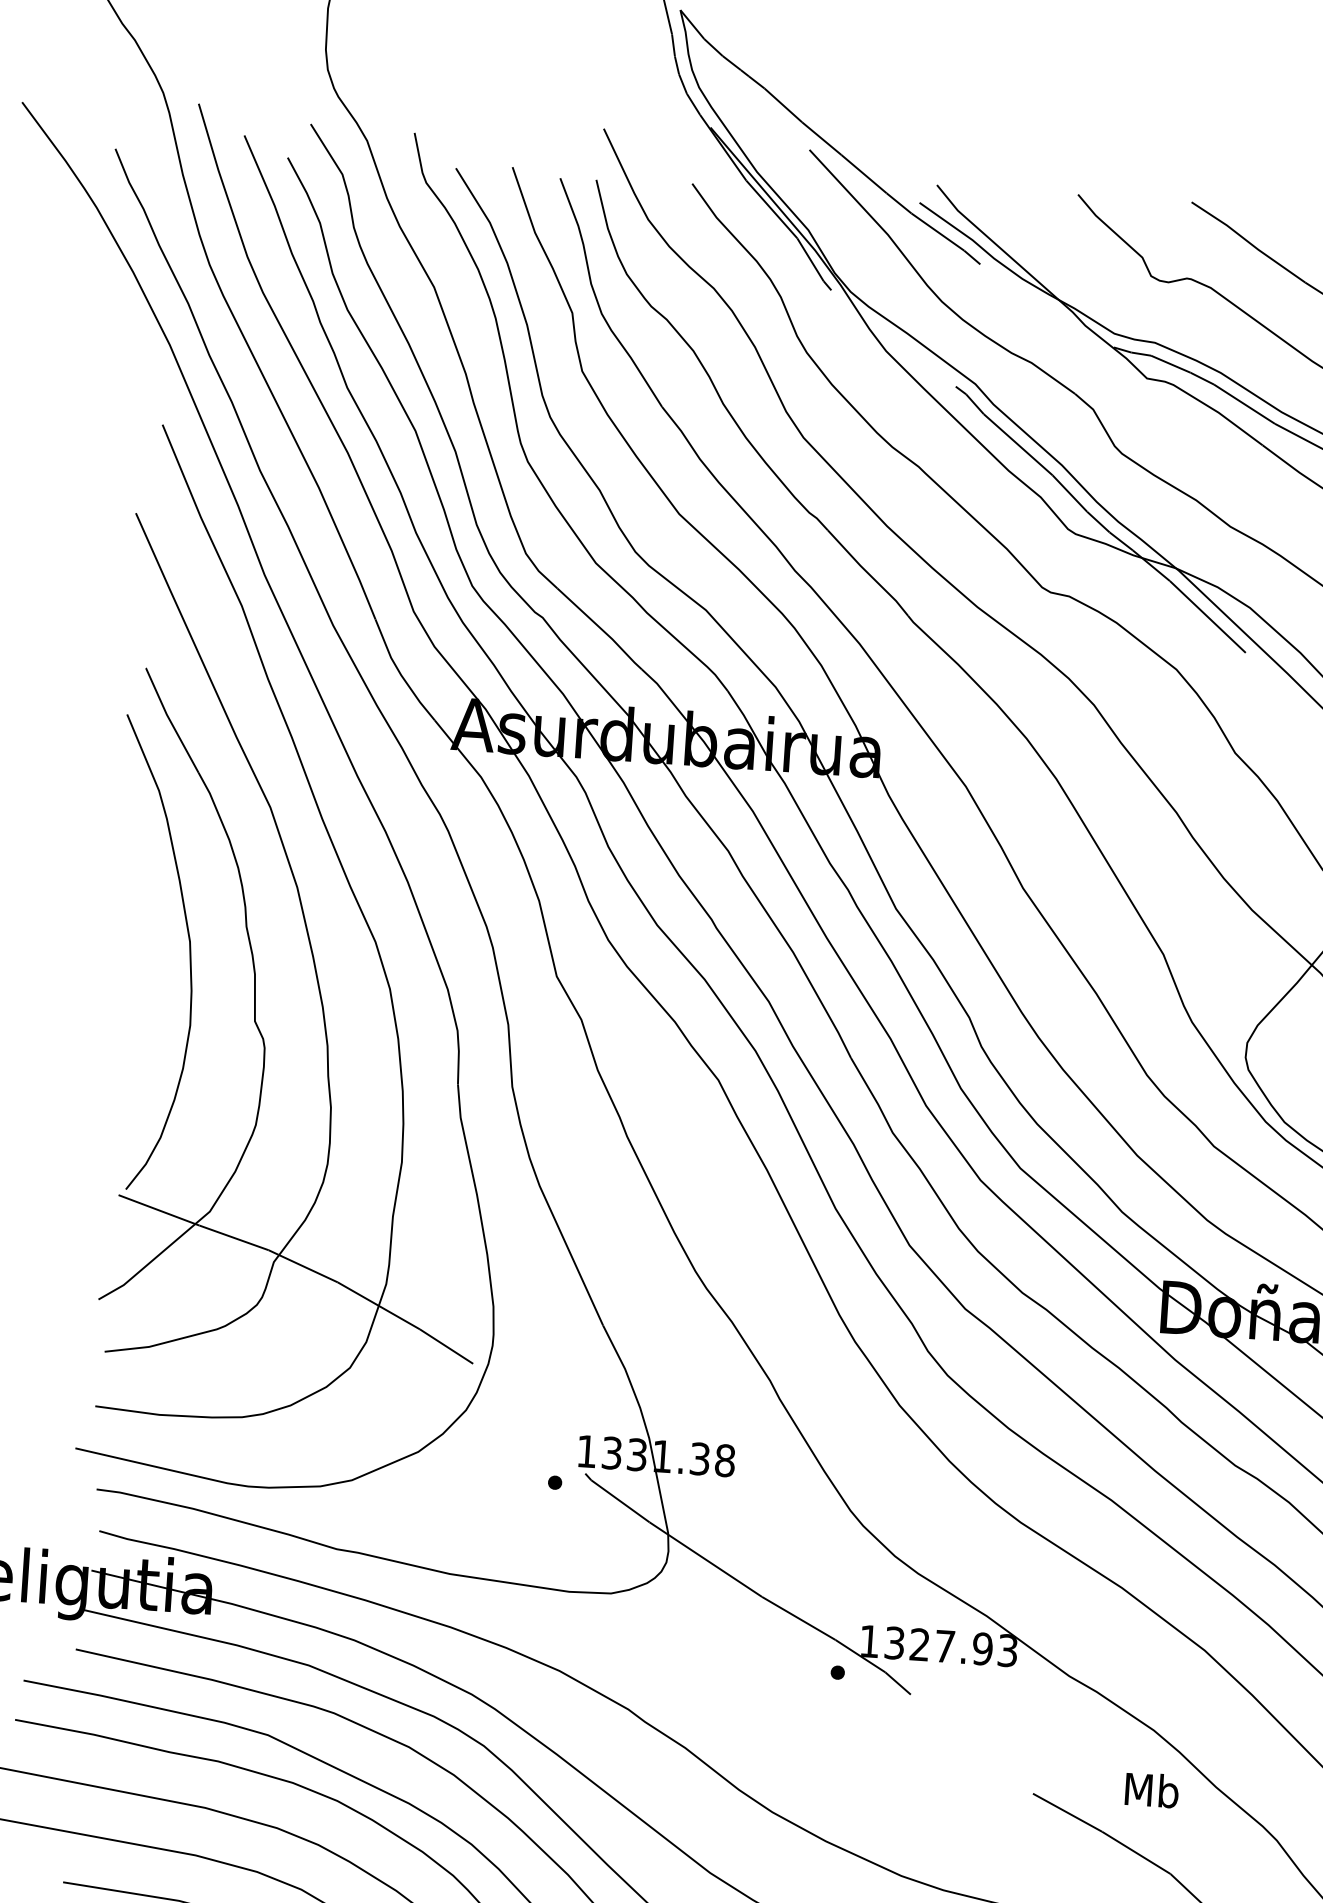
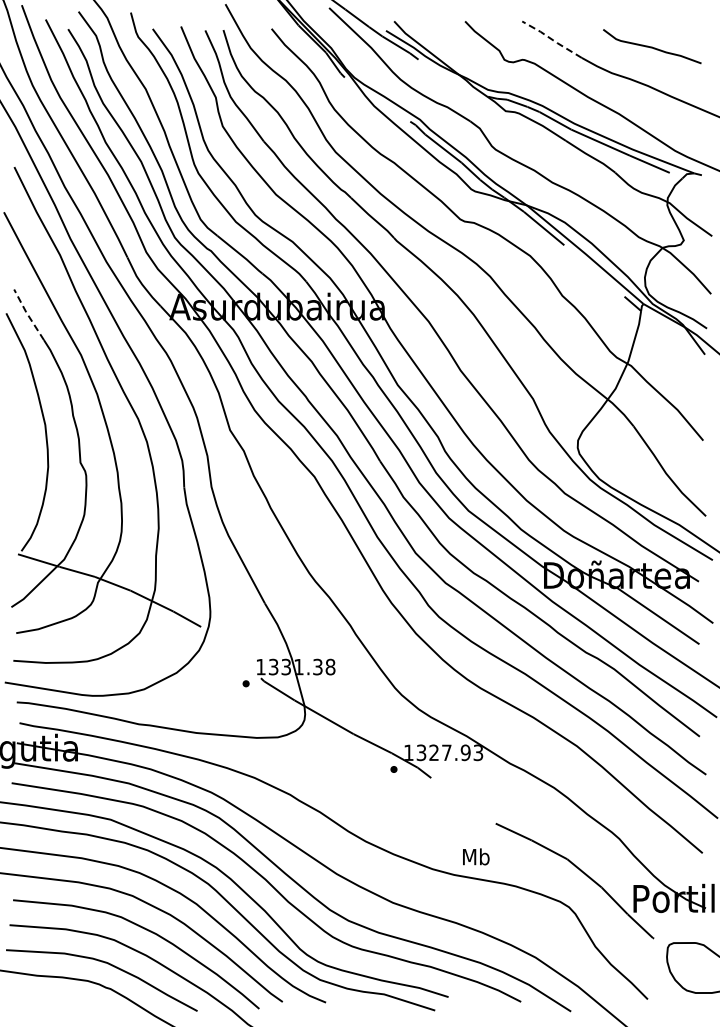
line: (1247, 241) -> (551, 39), solid -> dashed
line: (169, 717) -> (27, 313), solid -> dashed
text: (1152, 1789) -> (476, 856), moved

